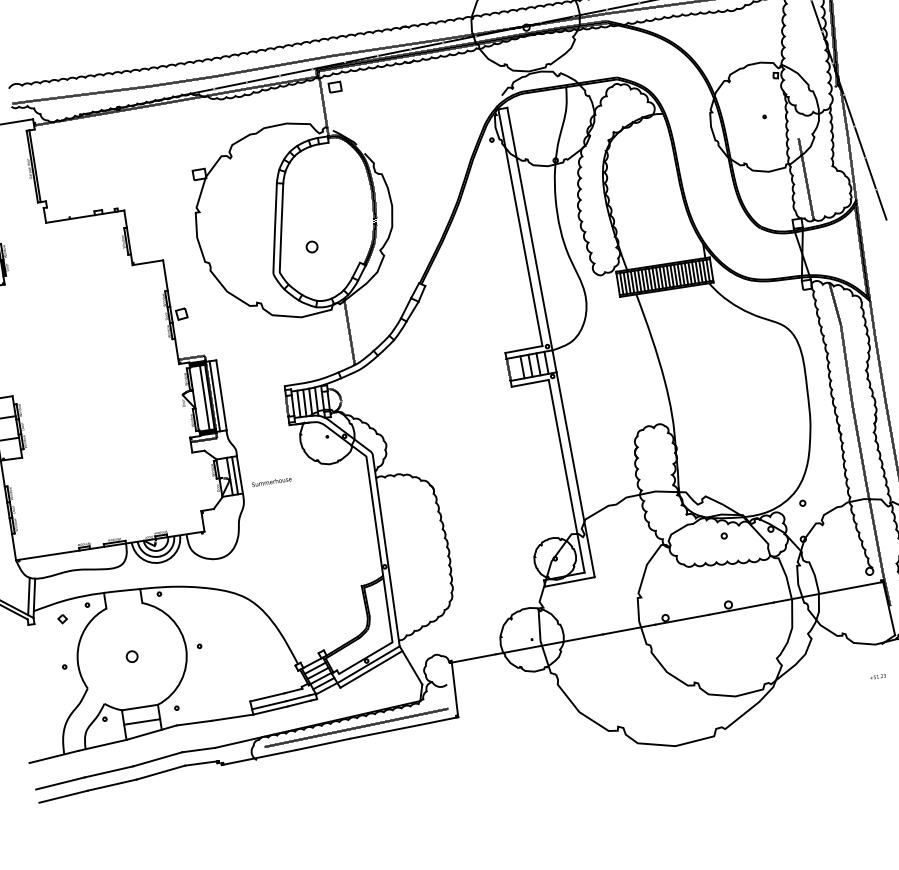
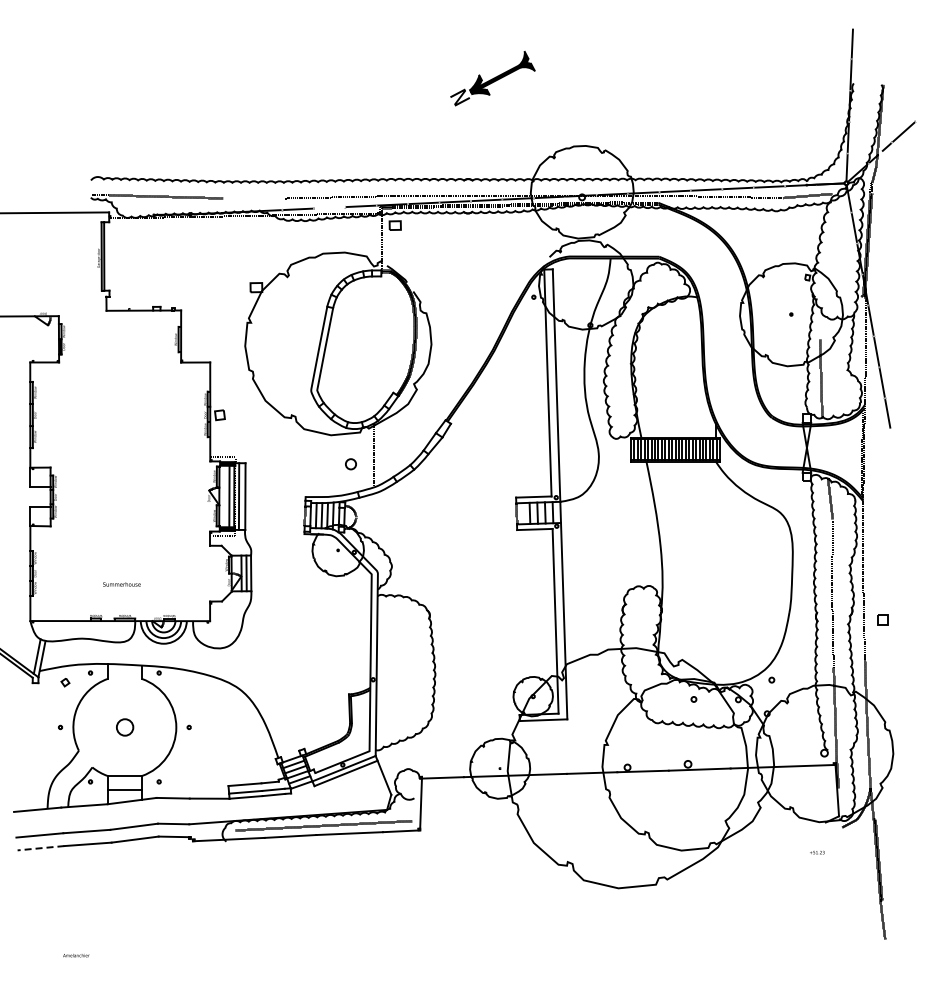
line: (263, 78) -> (329, 207), removed
line: (183, 81) -> (254, 198), removed
circle: (311, 247) -> (350, 464), moved
text: (271, 482) -> (121, 584), moved
circle: (131, 656) -> (124, 727), size x1.6
line: (64, 796) -> (41, 848), solid -> dashed

